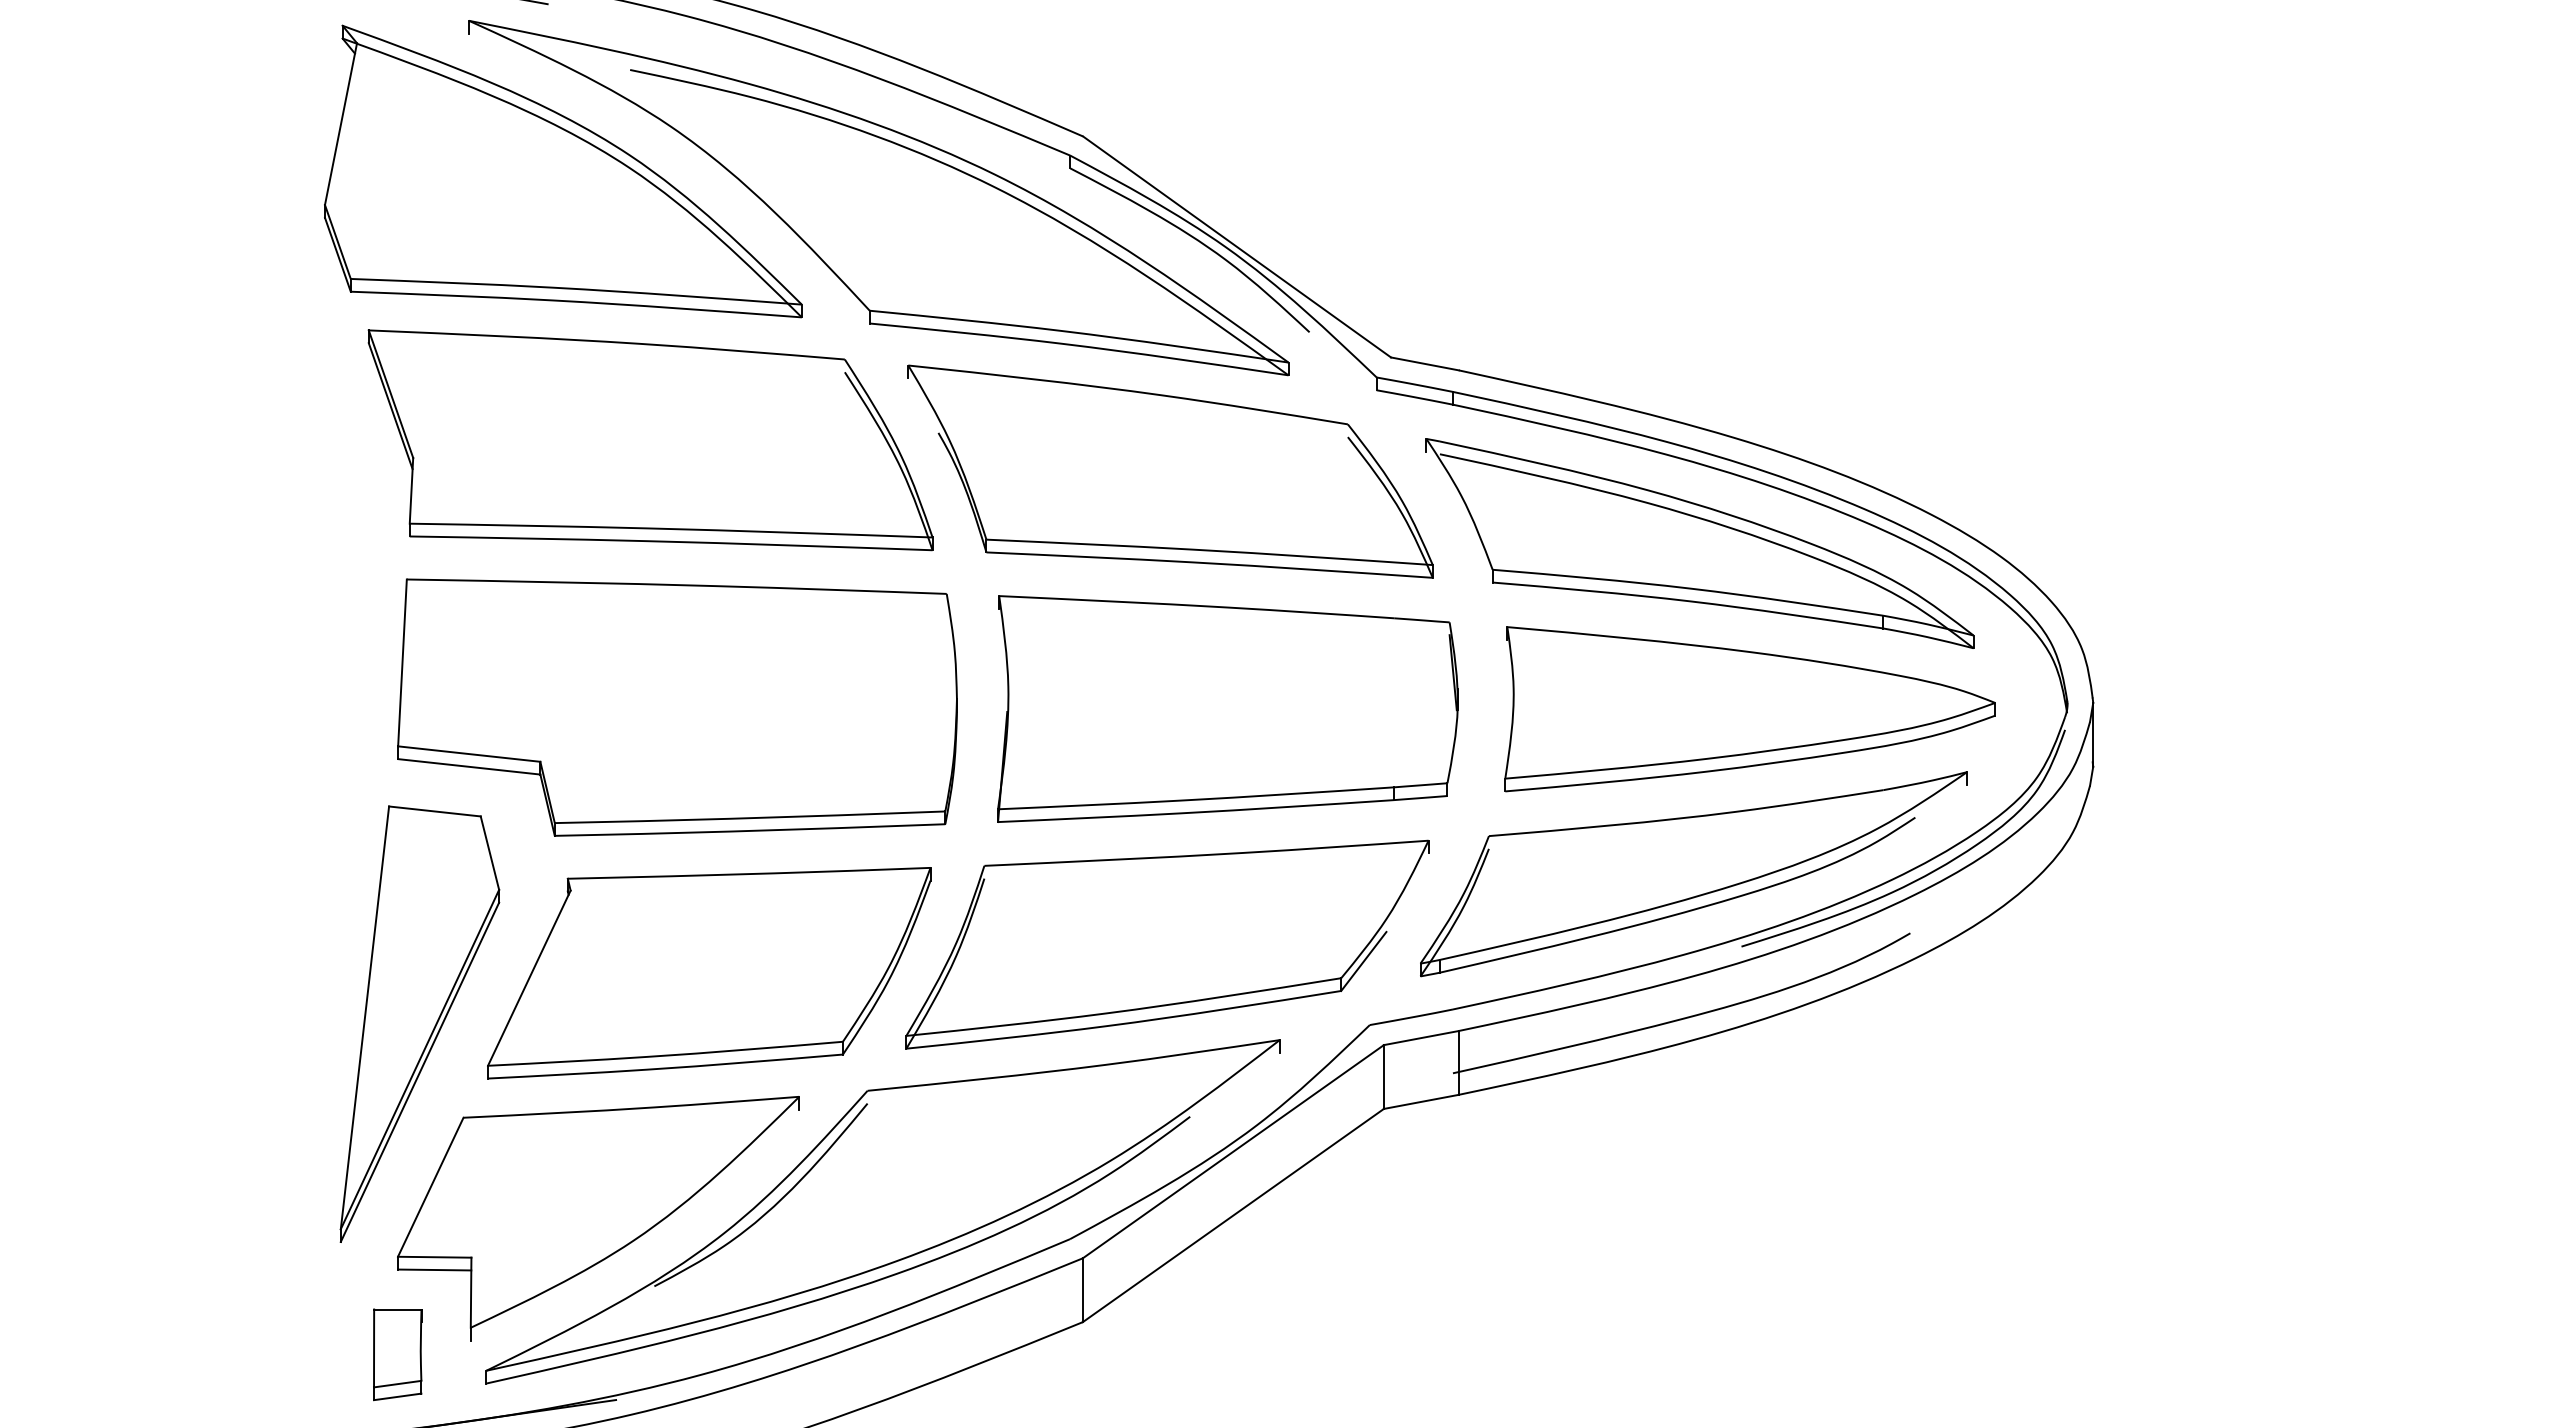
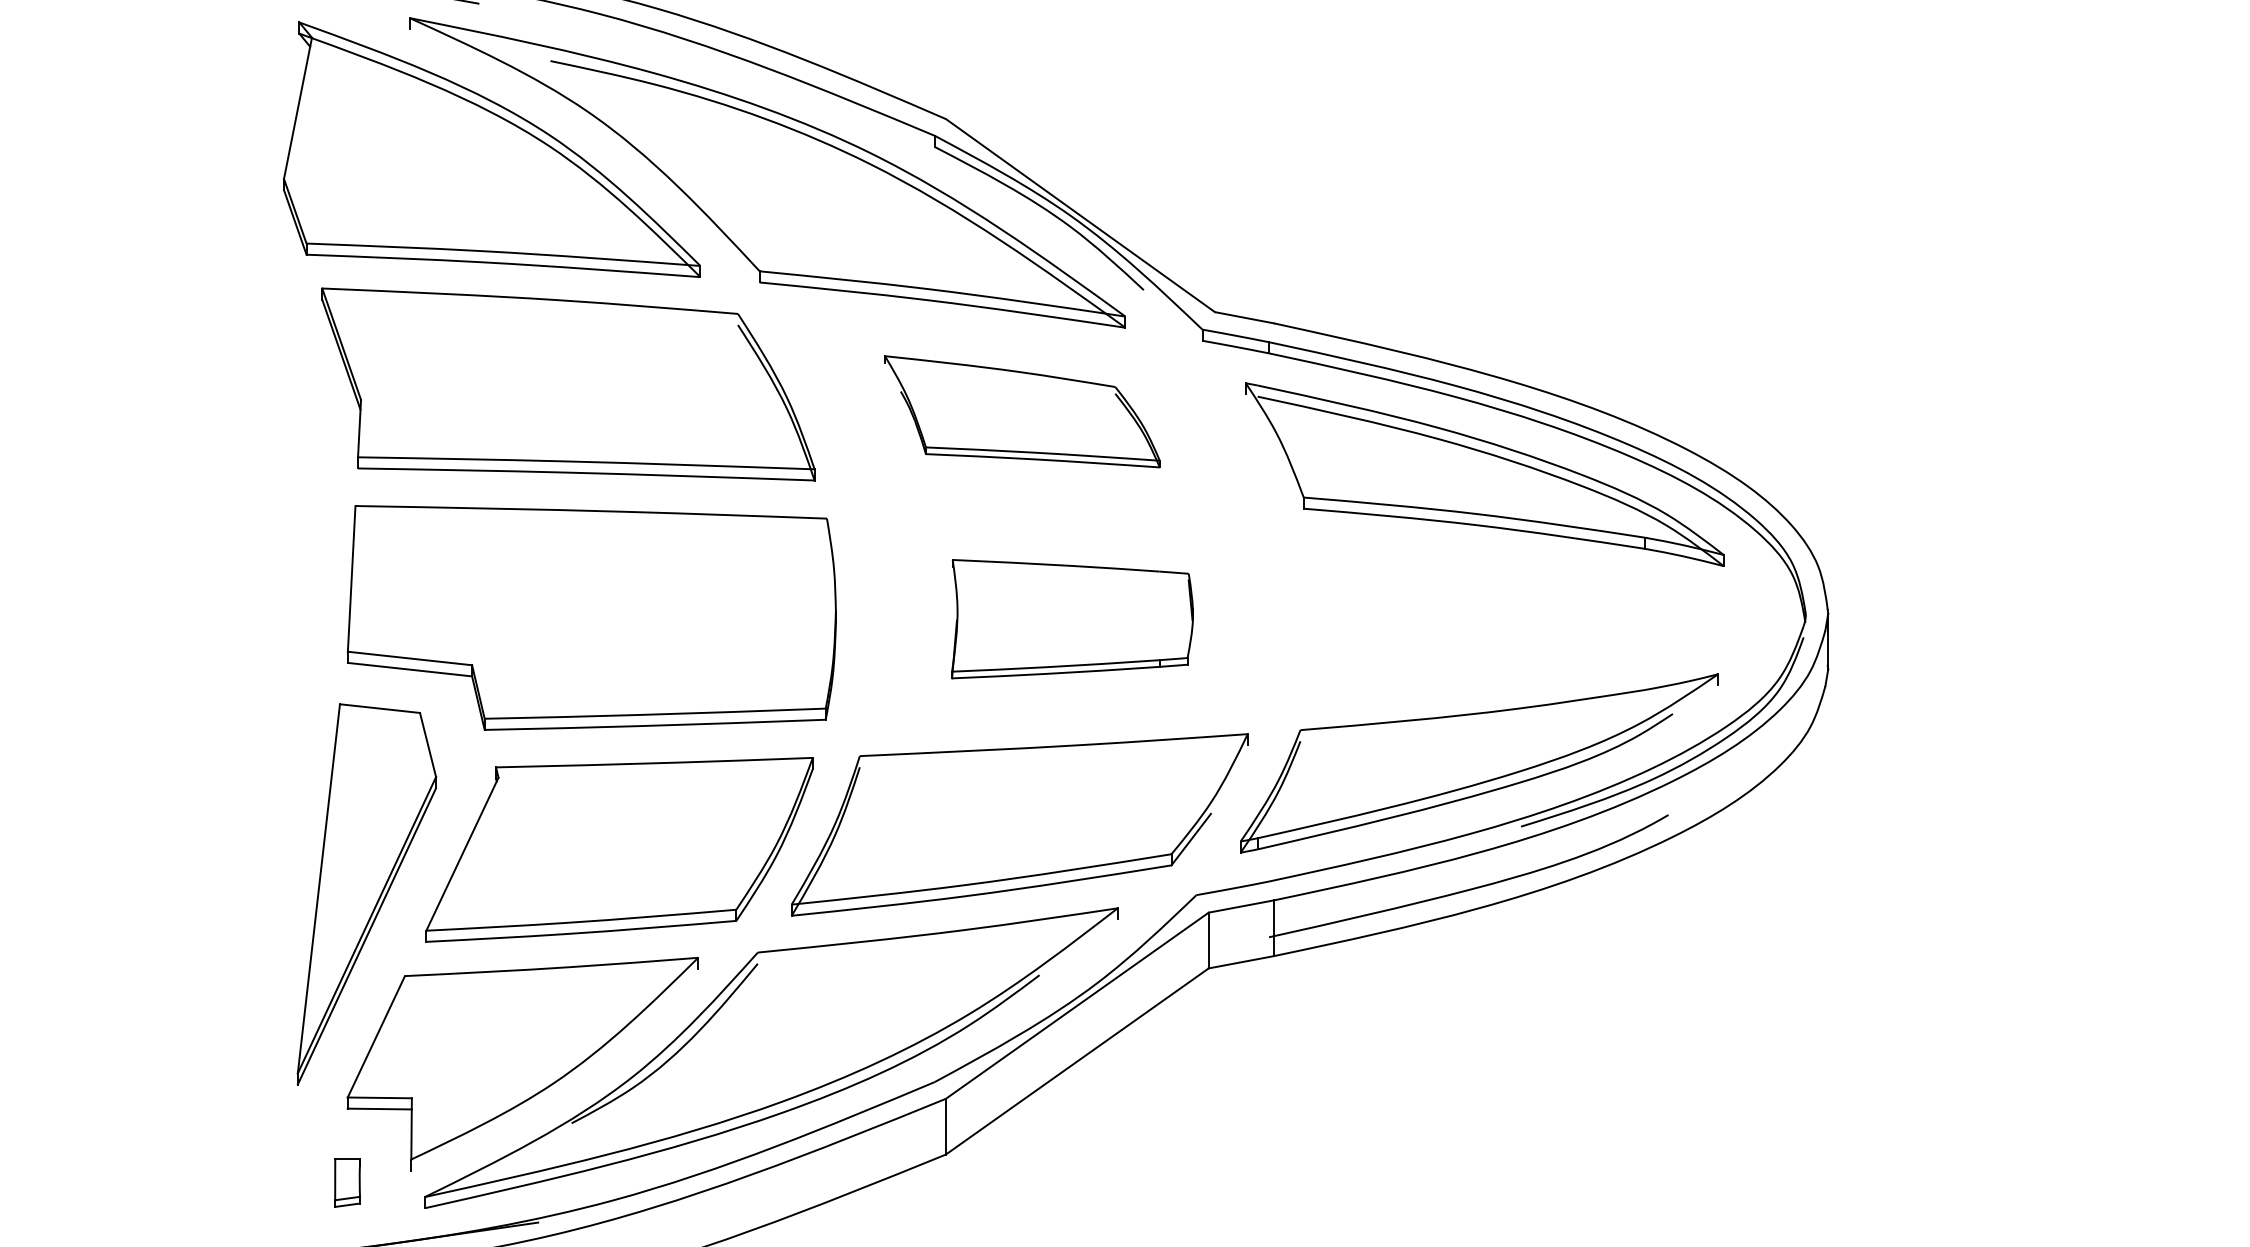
part: (1170, 471) -> (1022, 411), size x0.6
part: (1227, 708) -> (1072, 618), size x0.6
part: (1749, 709) -> (1528, 619), removed
part: (397, 1354) -> (347, 1182), size x0.6

